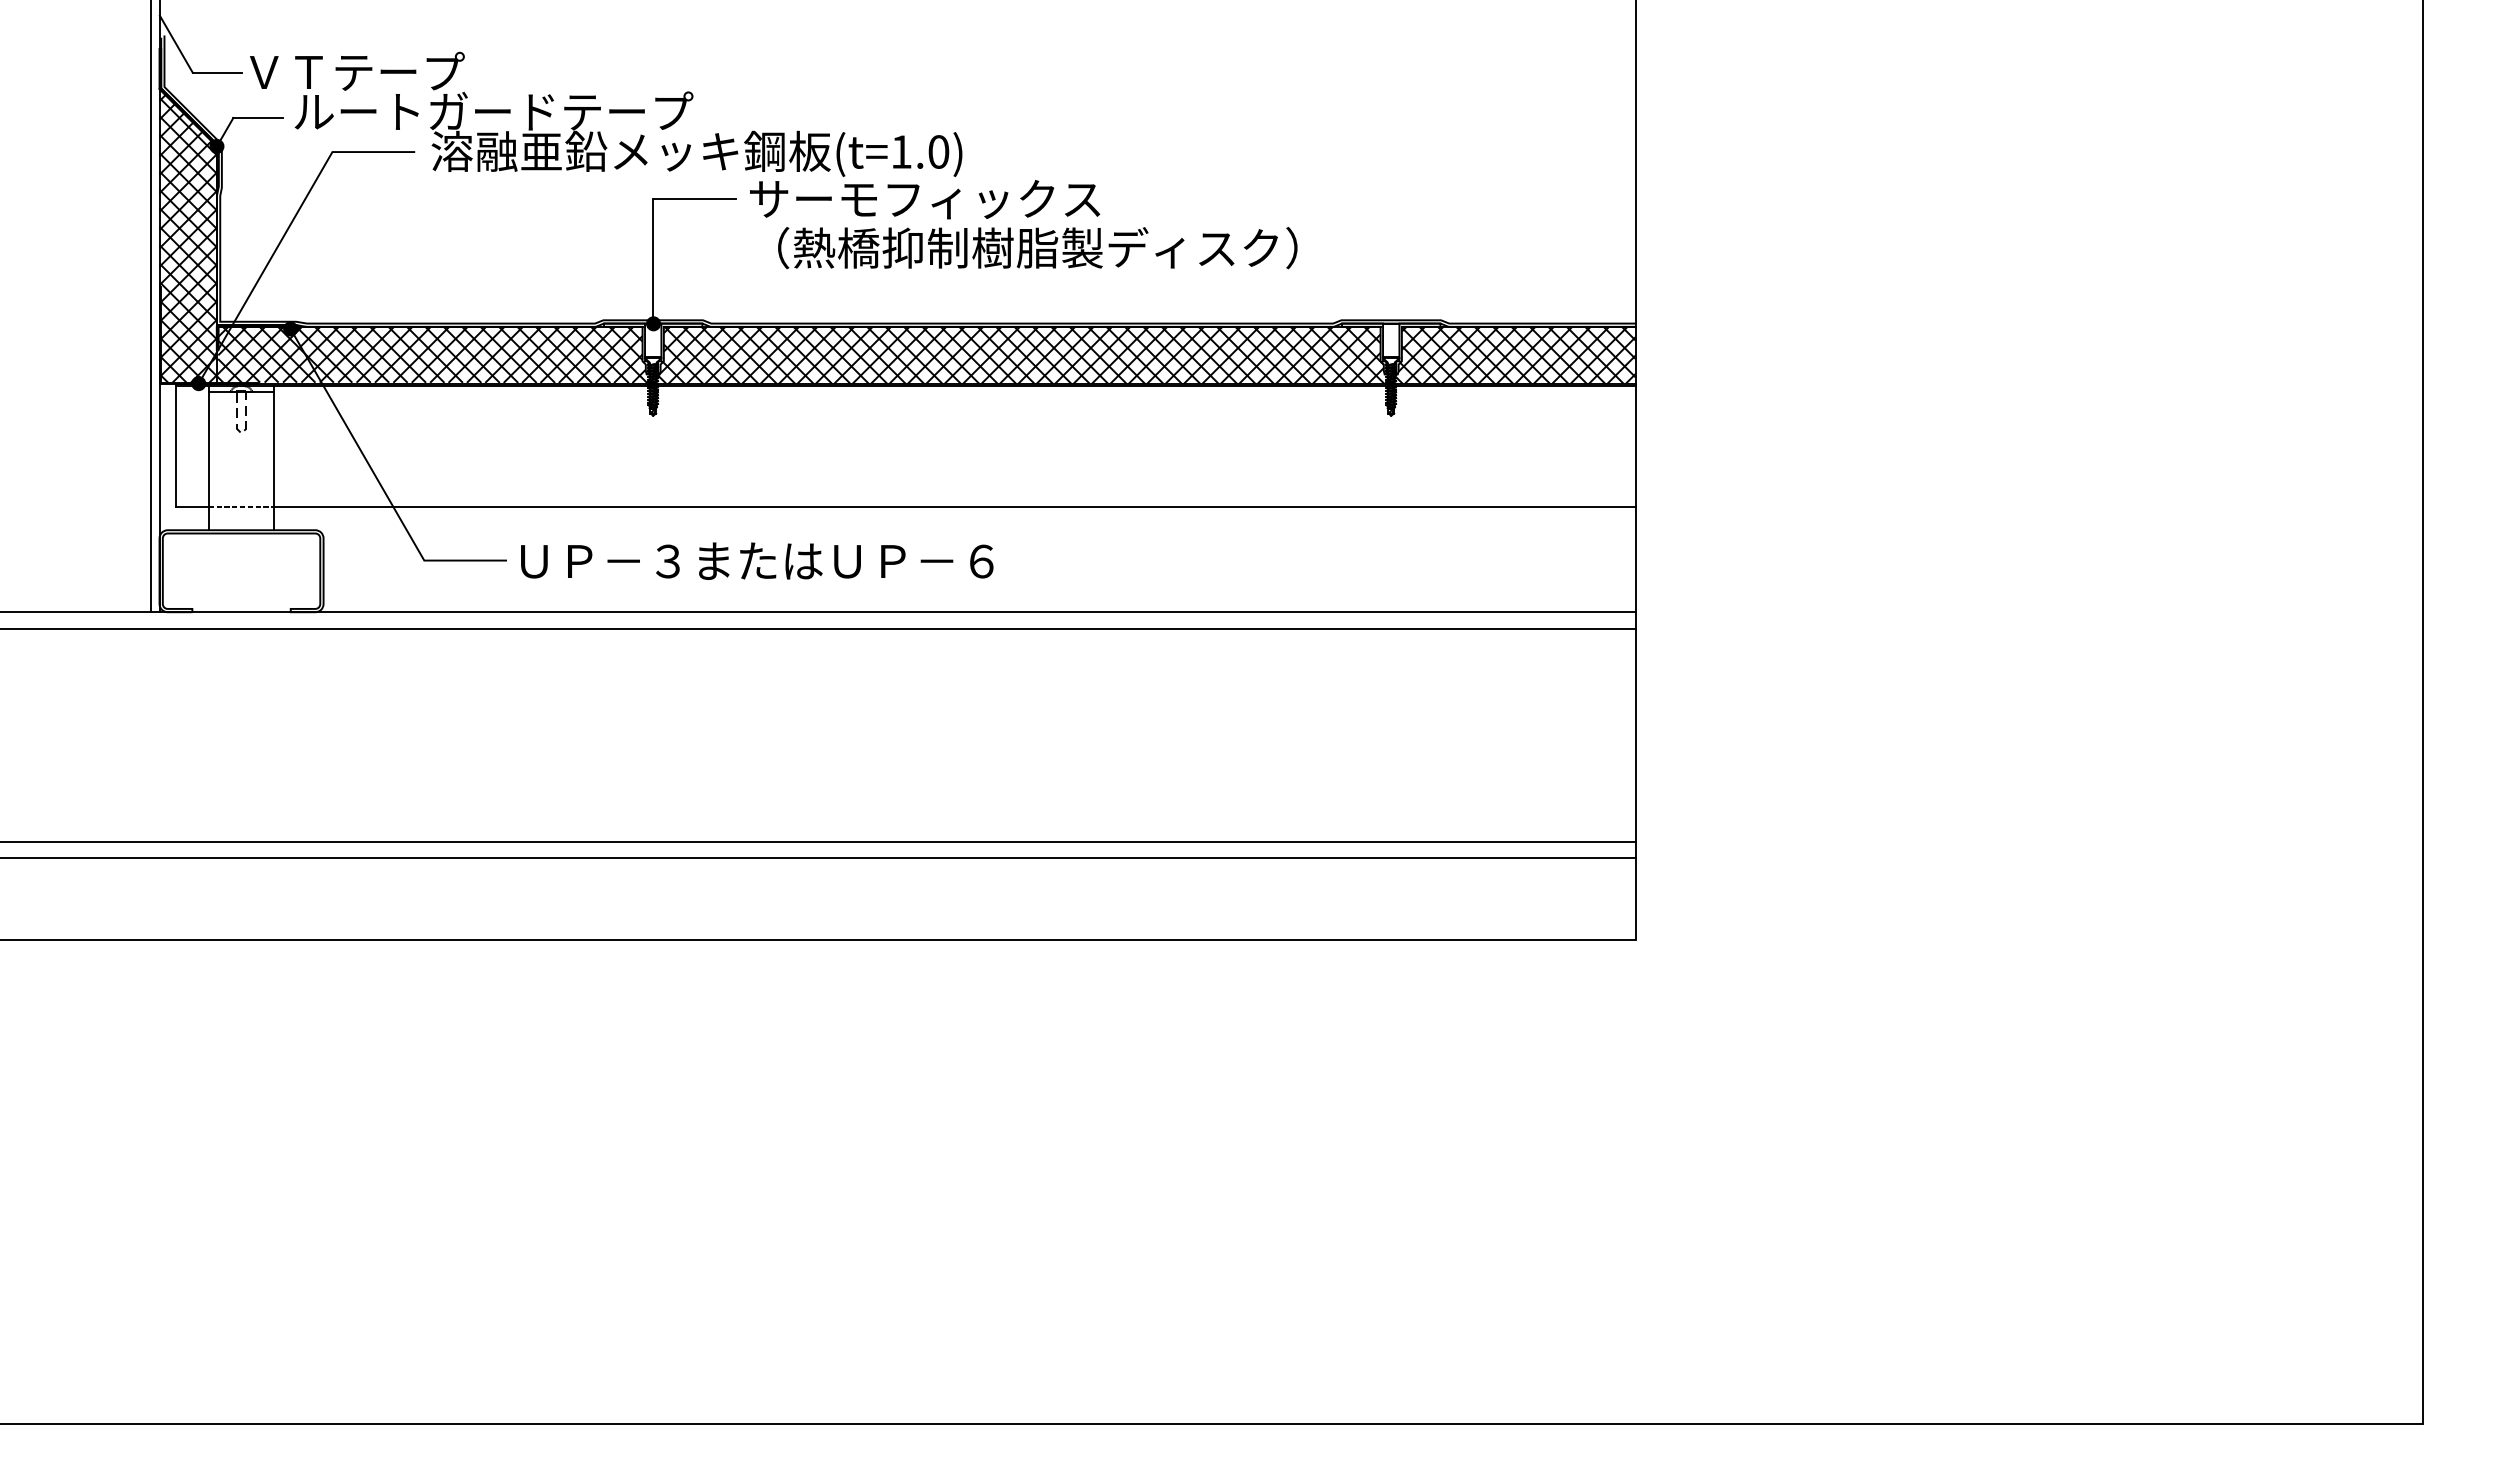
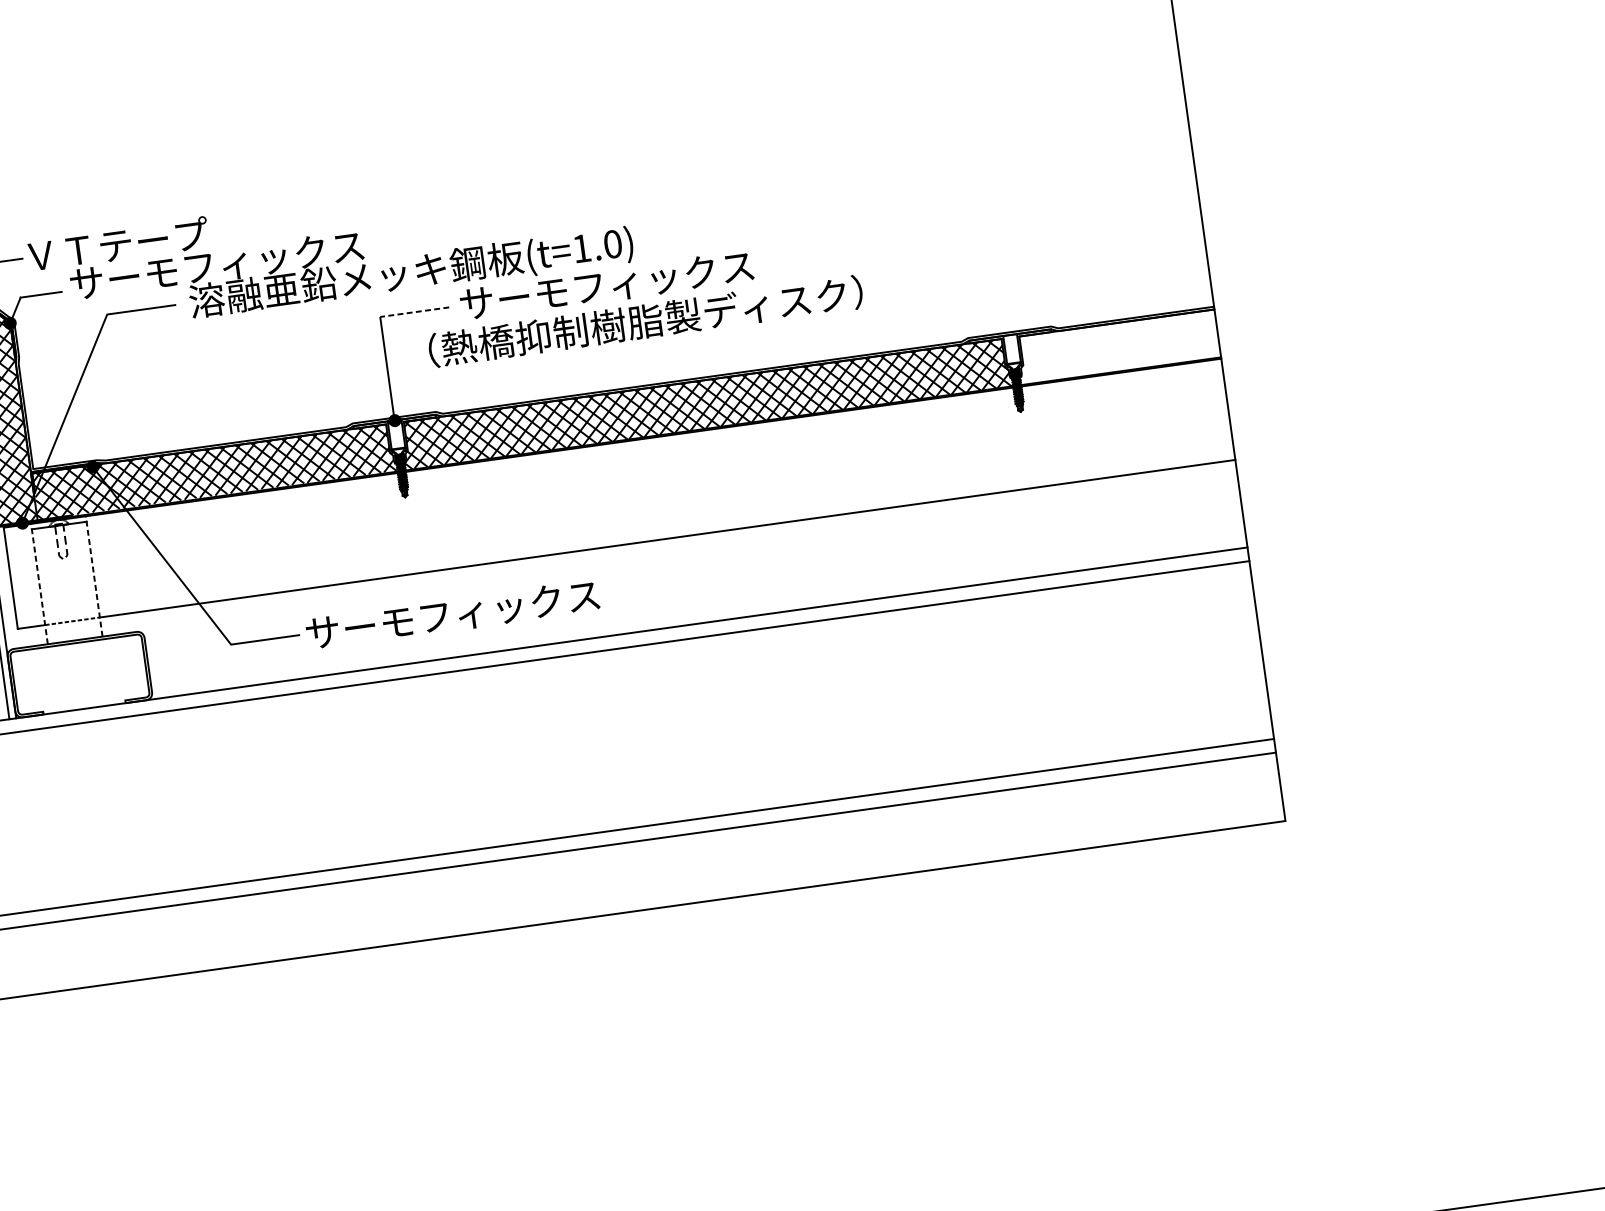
text: (493, 111) -> (236, 262), ルートガードテープ -> サーモフィックス
line: (694, 199) -> (414, 312), solid -> dashed
text: (1037, 248) -> (645, 321), moved
hatch: (1514, 355) -> (1116, 347), removed
line: (208, 457) -> (39, 583), solid -> dashed
line: (274, 457) -> (94, 575), solid -> dashed
text: (753, 561) -> (505, 607), ＵＰ－３またはＵＰ－６ -> サーモフィックス

